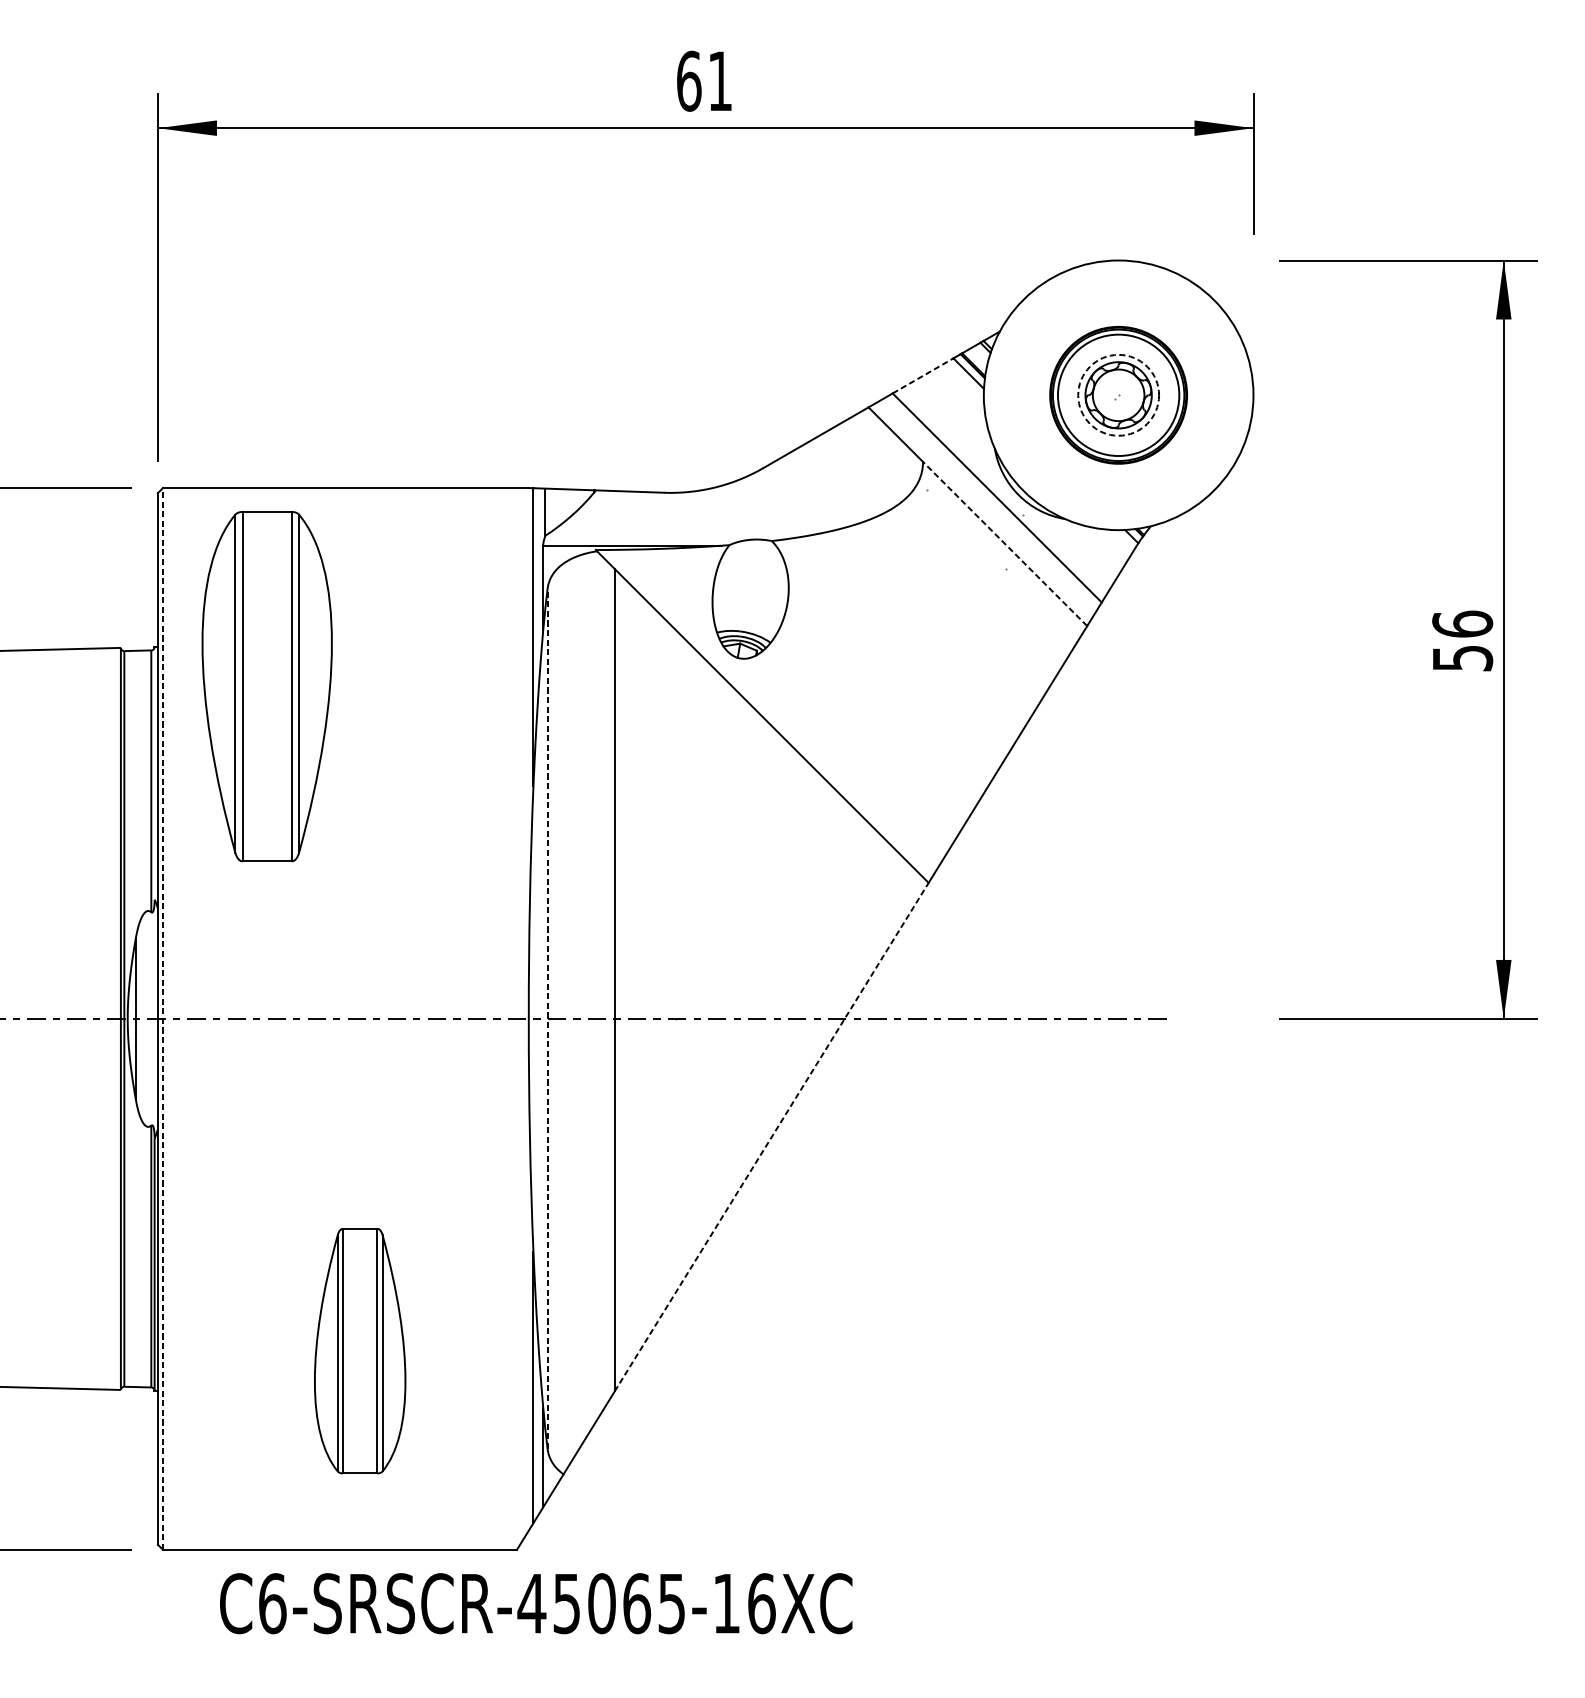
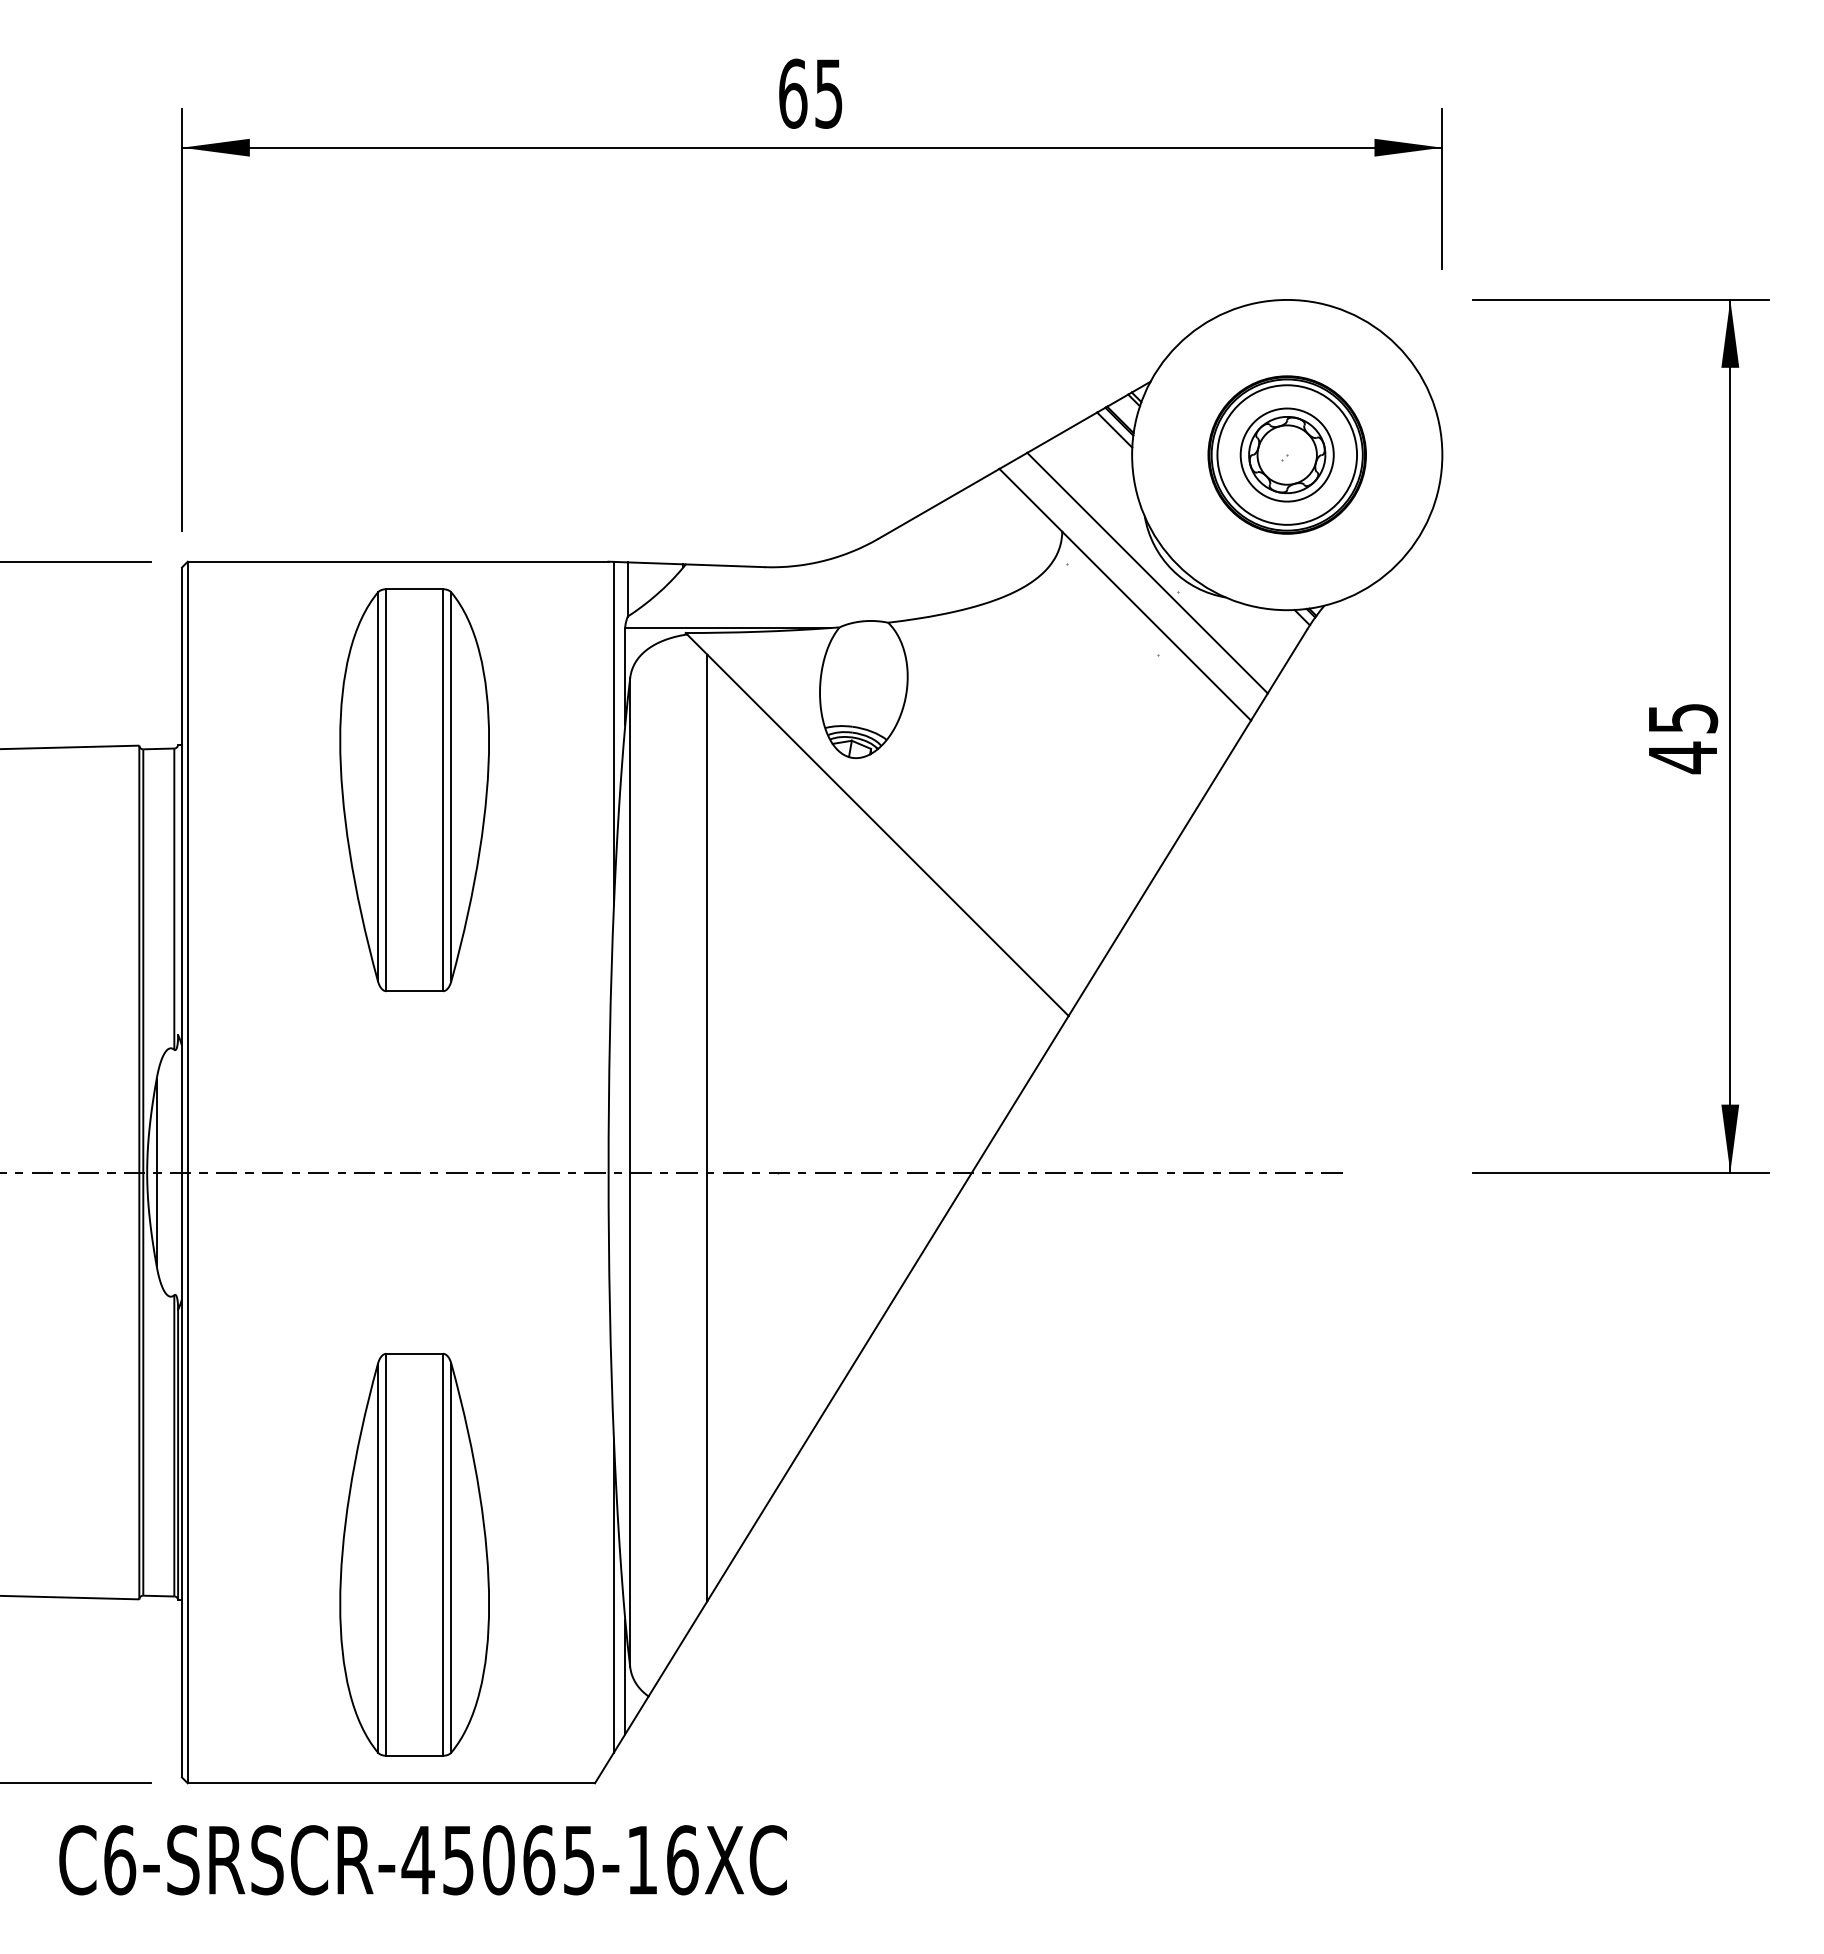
text: (719, 81) -> (828, 93), 61 -> 65
line: (923, 375) -> (1062, 432), dashed -> solid
circle: (1118, 394) -> (1286, 454), dashed -> solid
line: (1005, 543) -> (1156, 625), dashed -> solid
text: (1462, 641) -> (1682, 738), 56 -> 45
part: (267, 686) -> (414, 790), moved
line: (162, 1018) -> (187, 1172), dashed -> solid
line: (547, 1018) -> (630, 1172), dashed -> solid
line: (772, 1137) -> (888, 1308), dashed -> solid
part: (360, 1350) -> (414, 1554), size x1.43
text: (535, 1603) -> (422, 1860), moved

